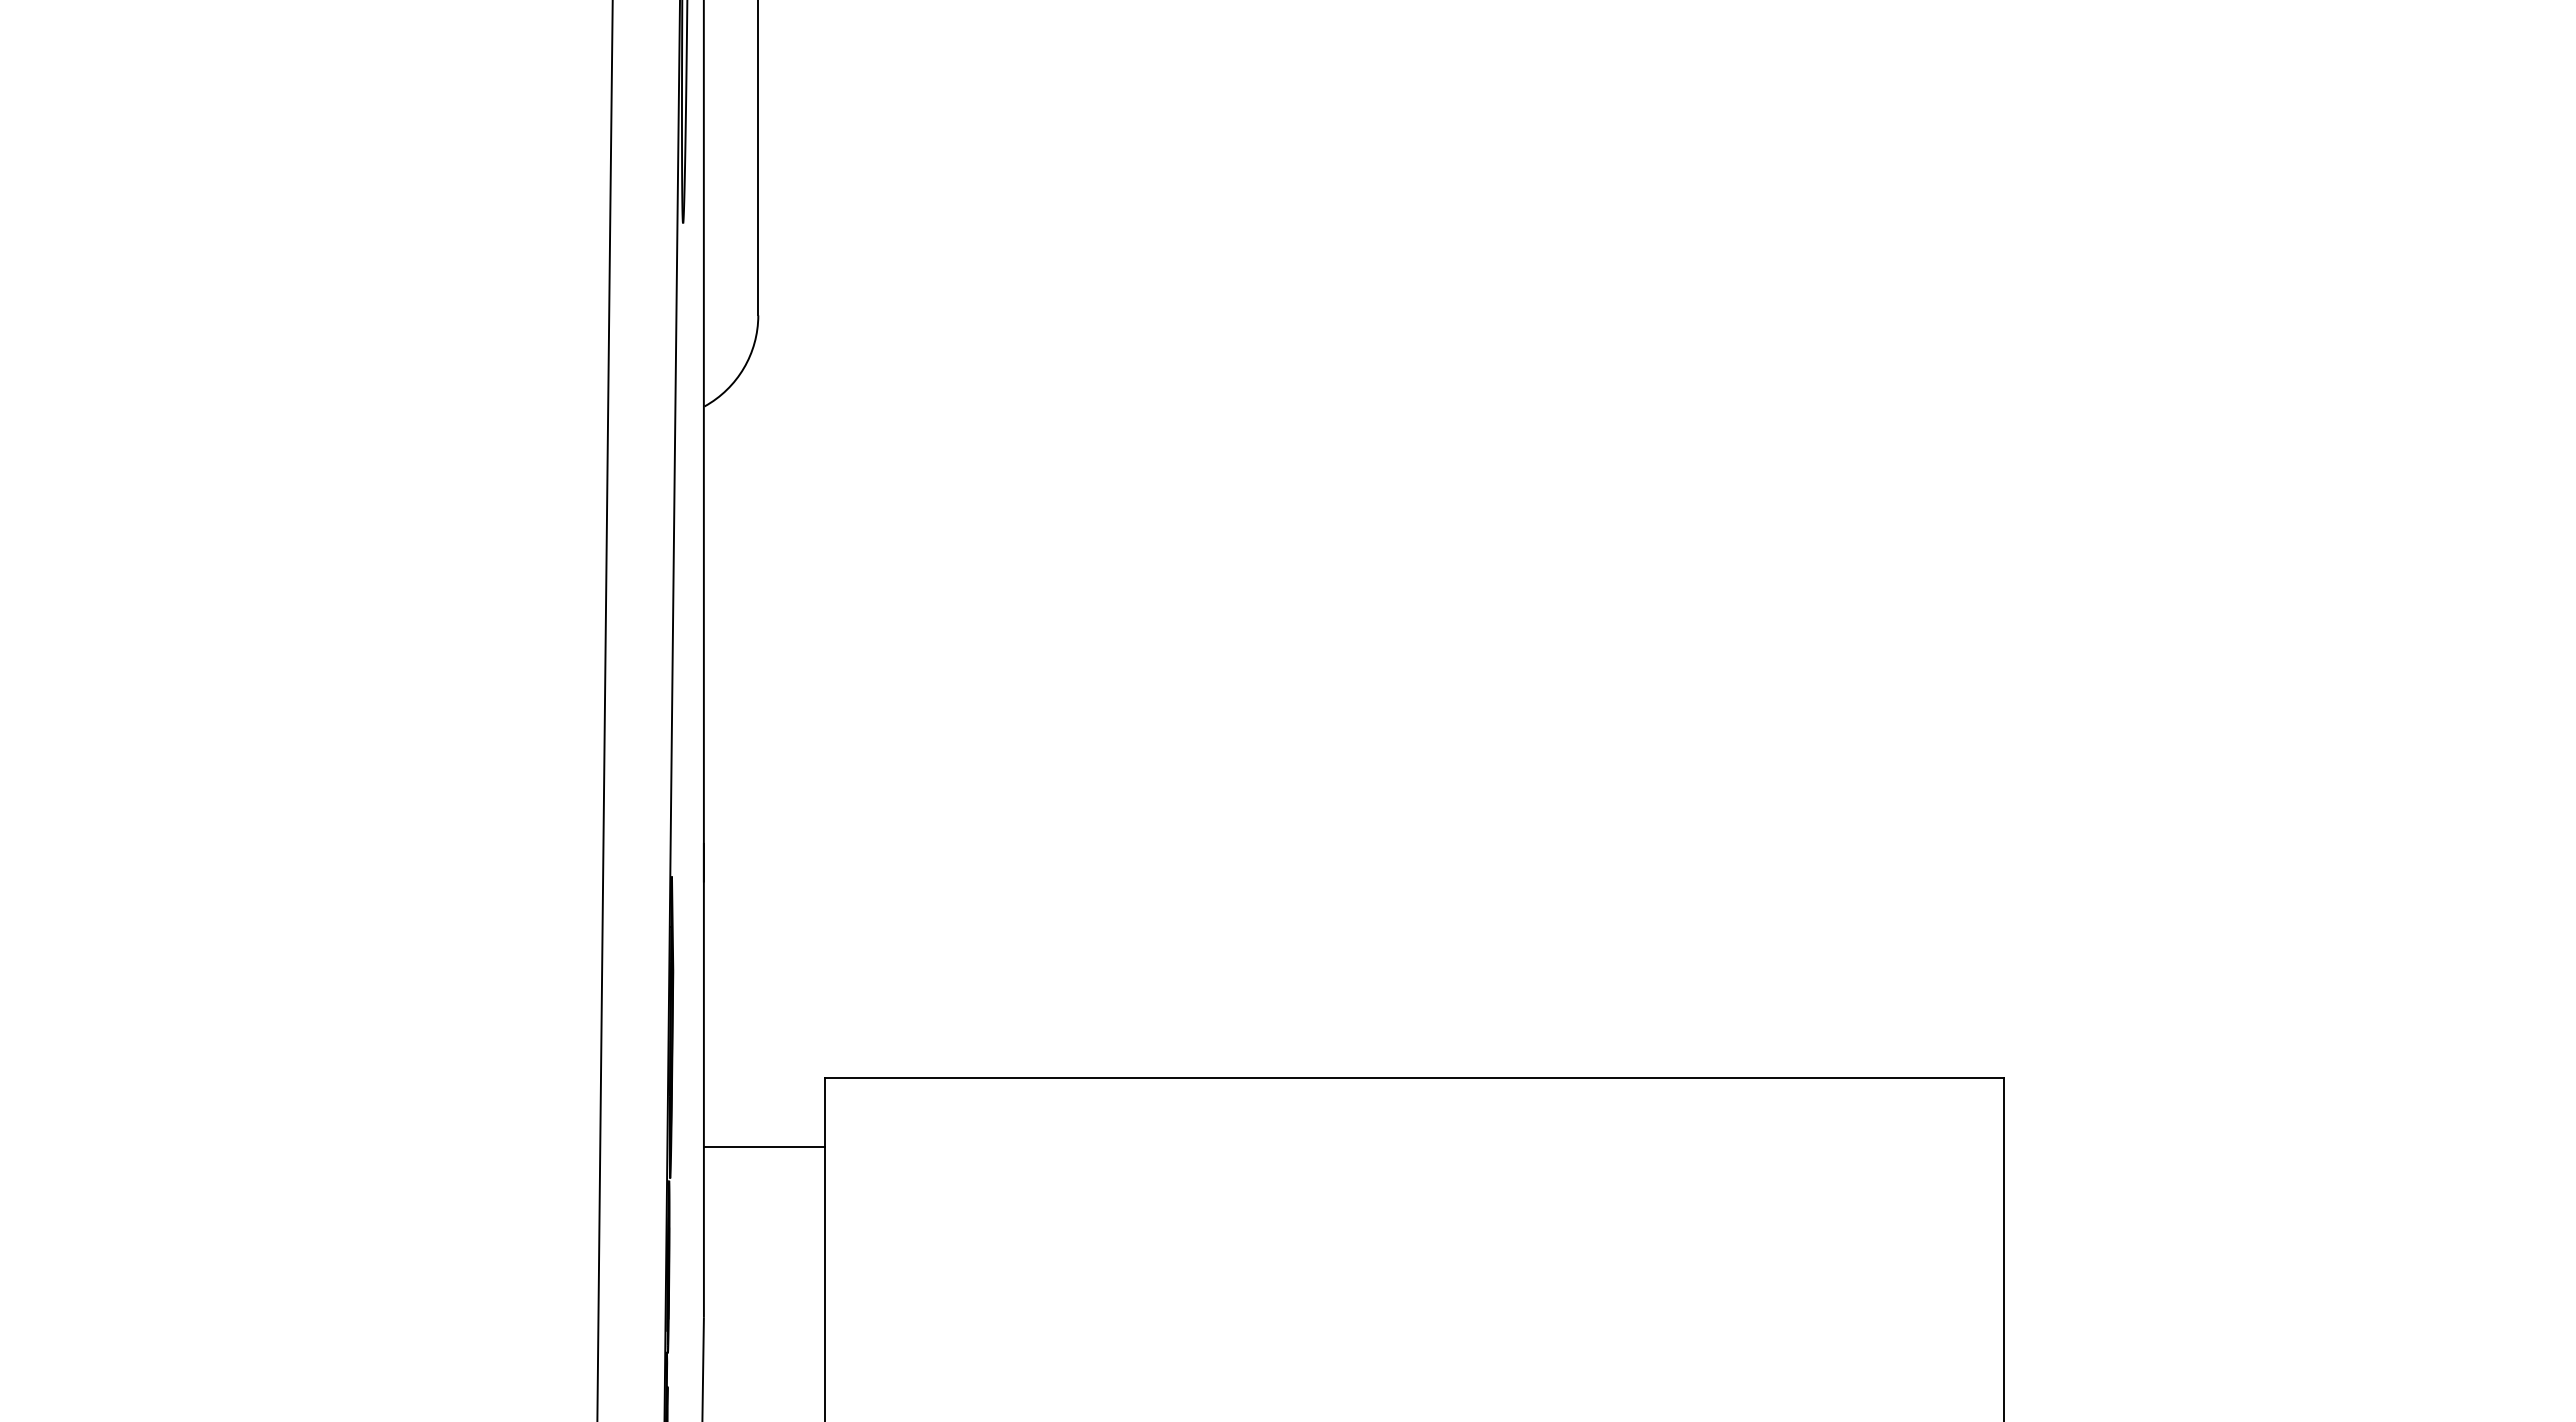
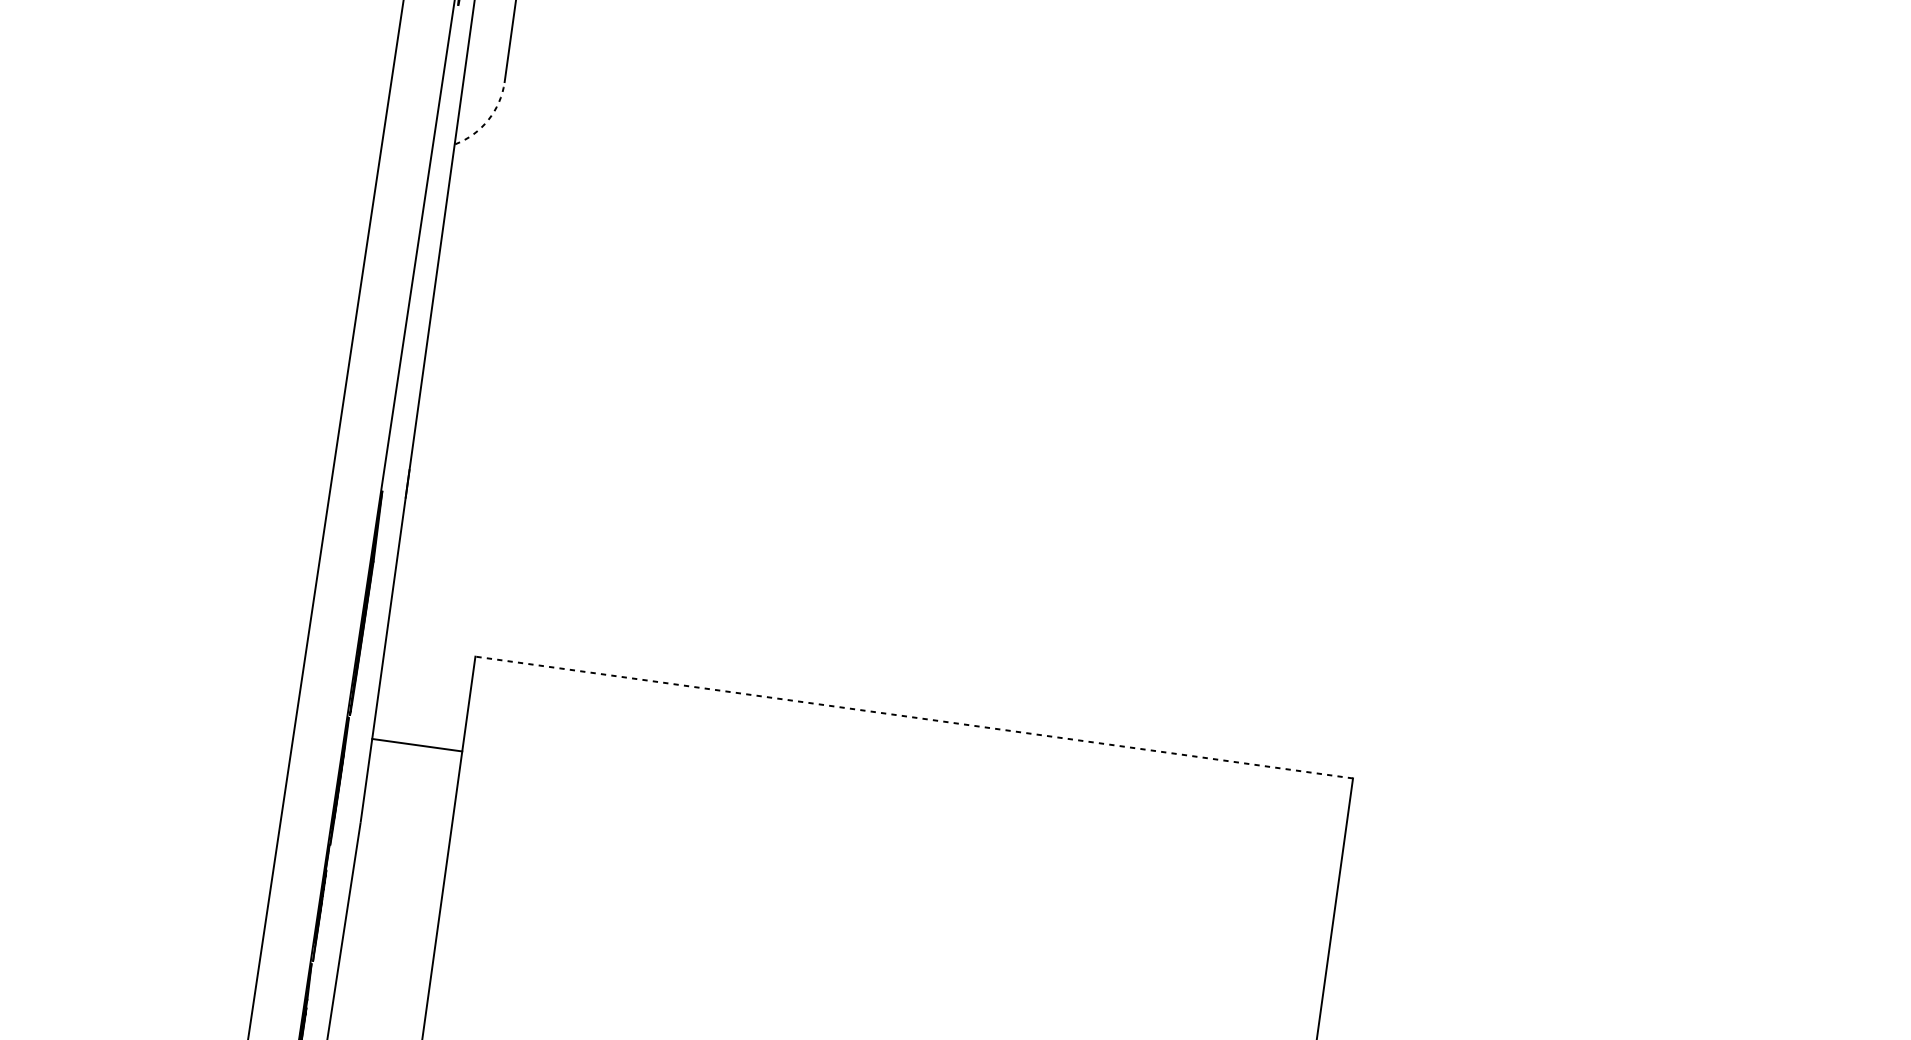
arc: (743, 368) -> (488, 120), solid -> dashed
line: (1413, 1077) -> (913, 717), solid -> dashed
line: (763, 1147) -> (416, 745), moved

